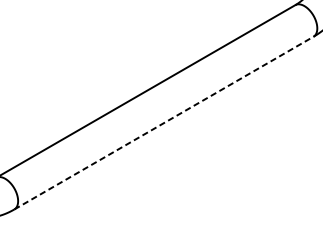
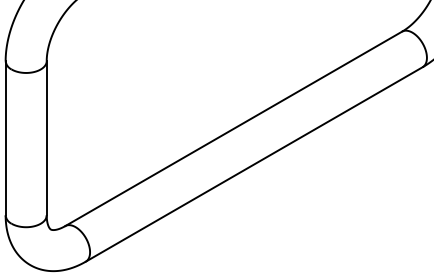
line: (164, 123) -> (254, 164), dashed -> solid

